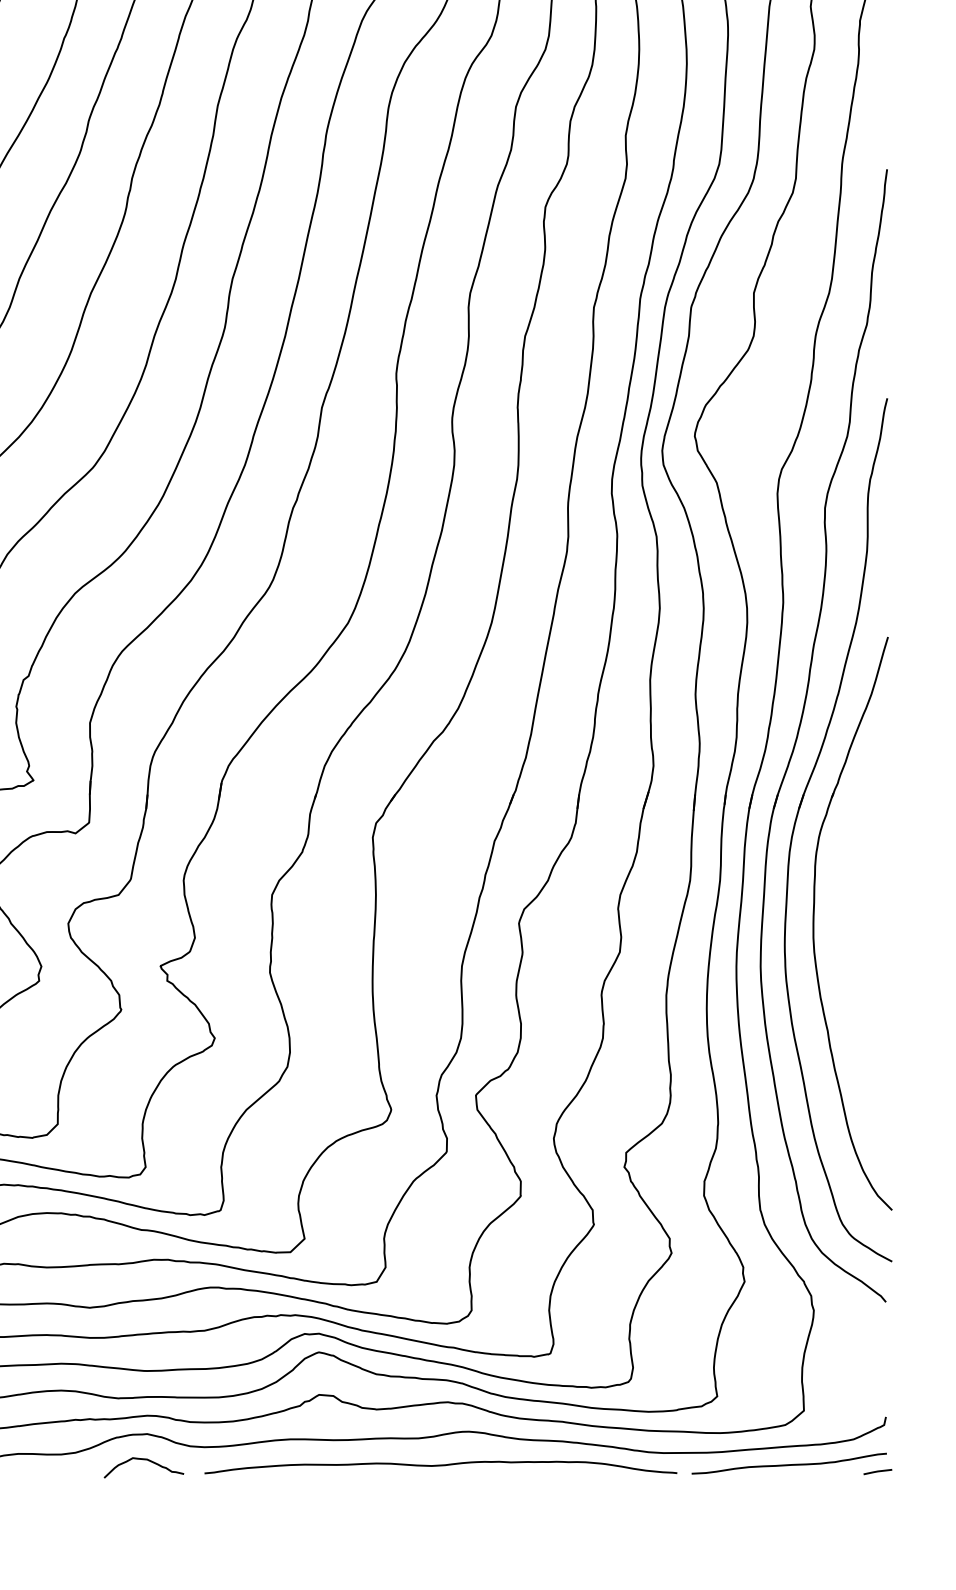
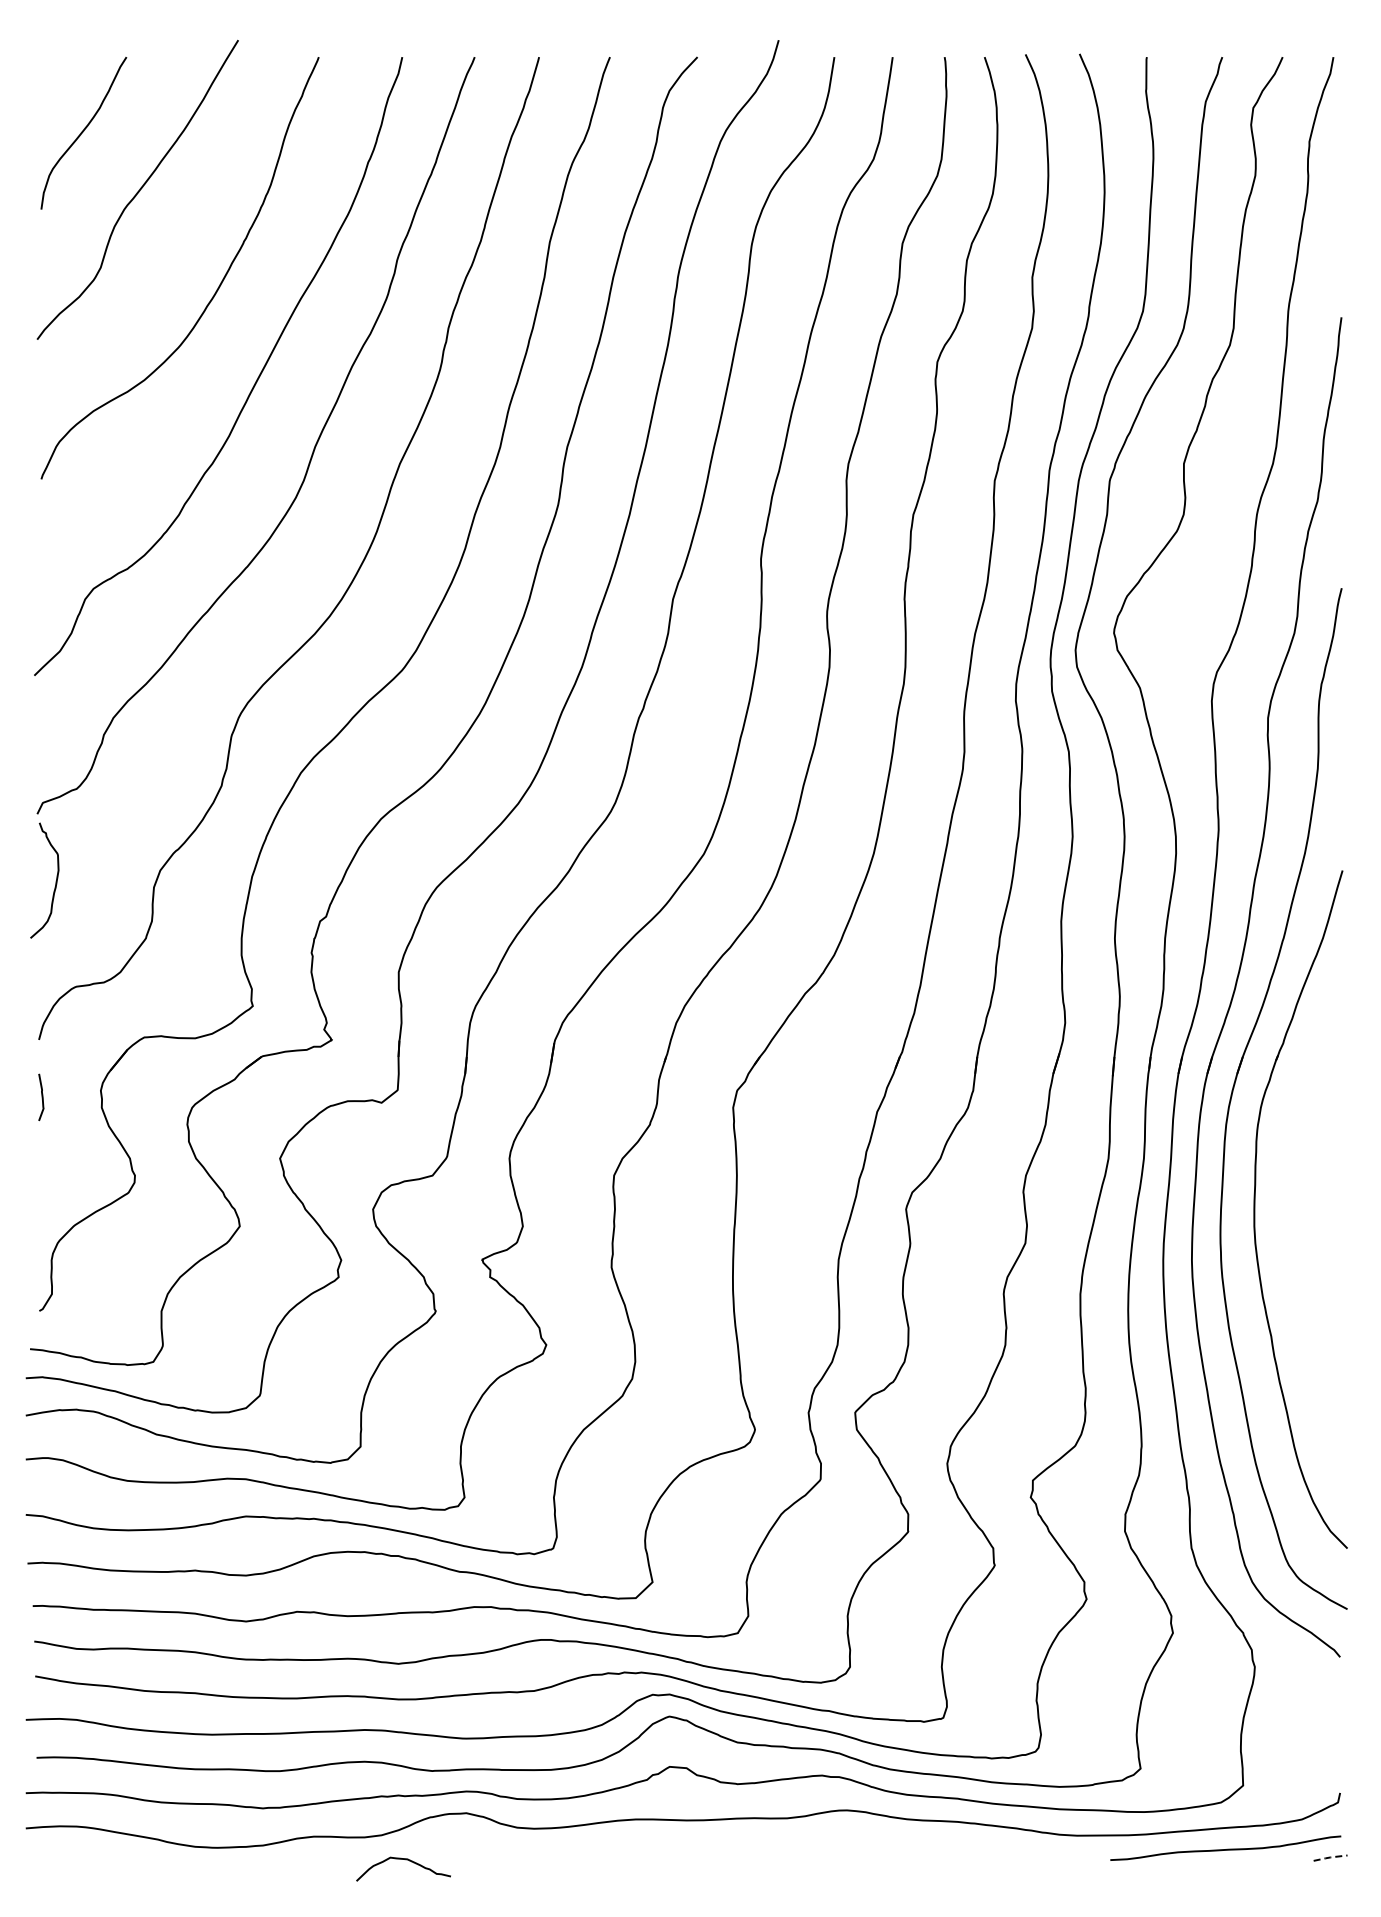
curve: (145, 1460) -> (405, 1860), moved
curve: (440, 1466) -> (813, 1851), removed
line: (877, 1471) -> (1330, 1857), solid -> dashed

